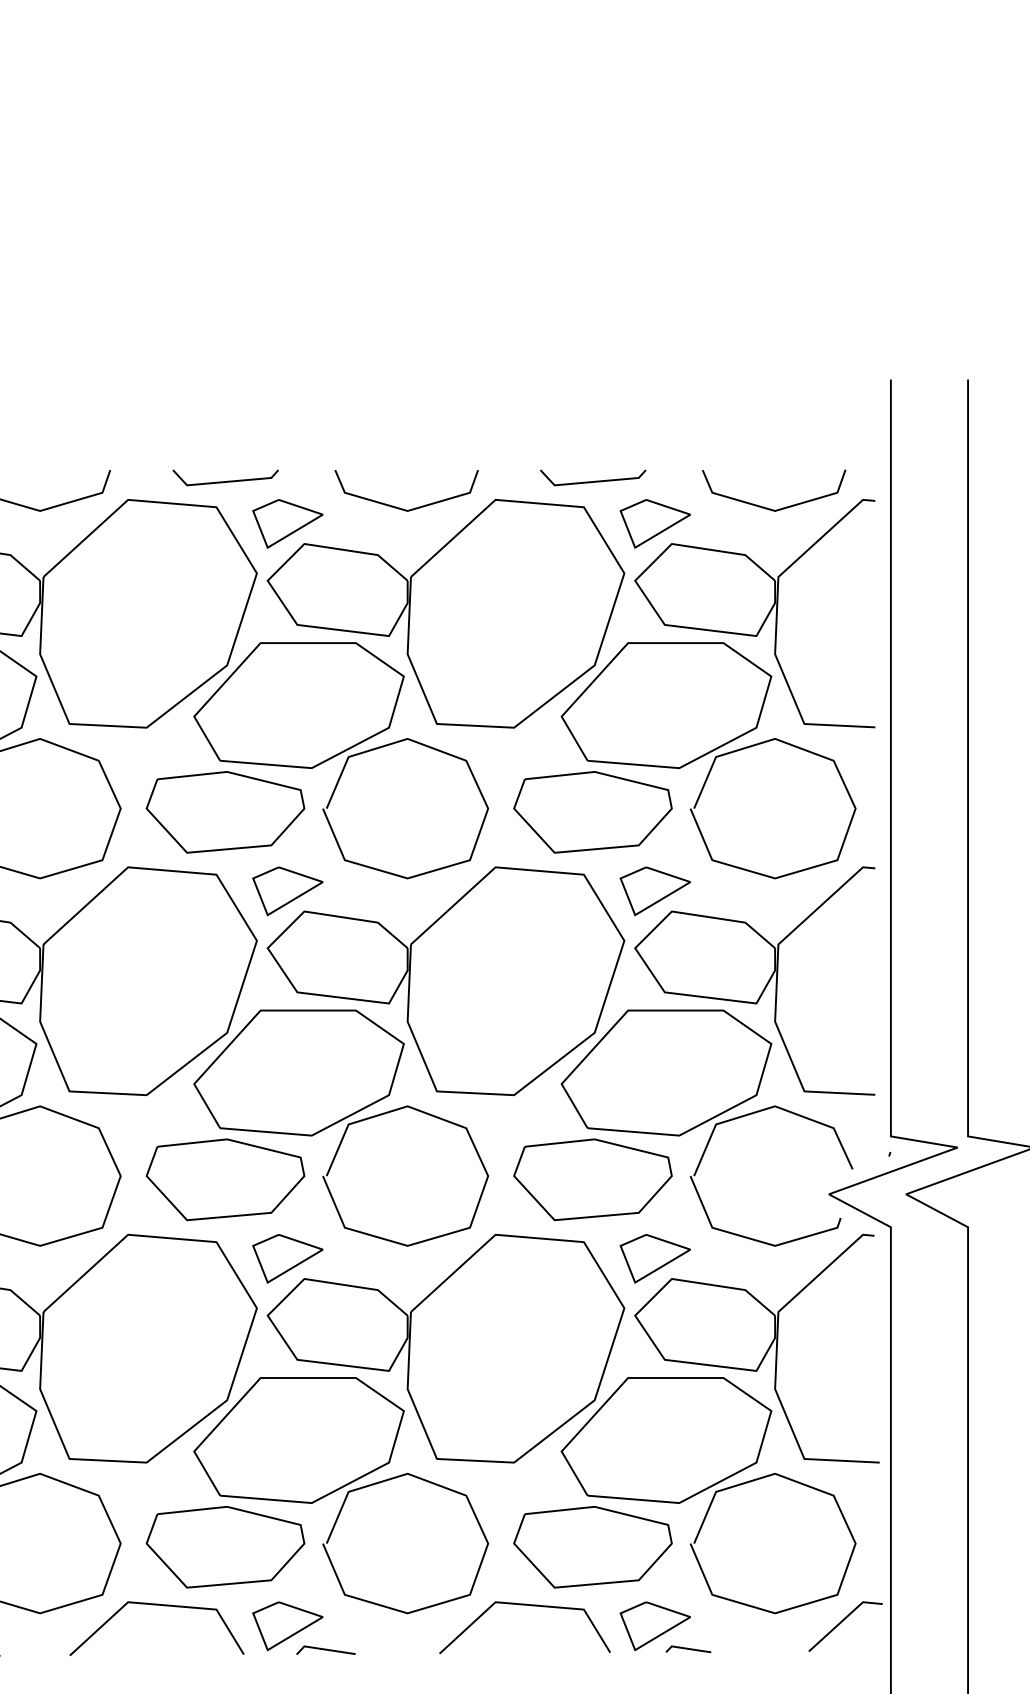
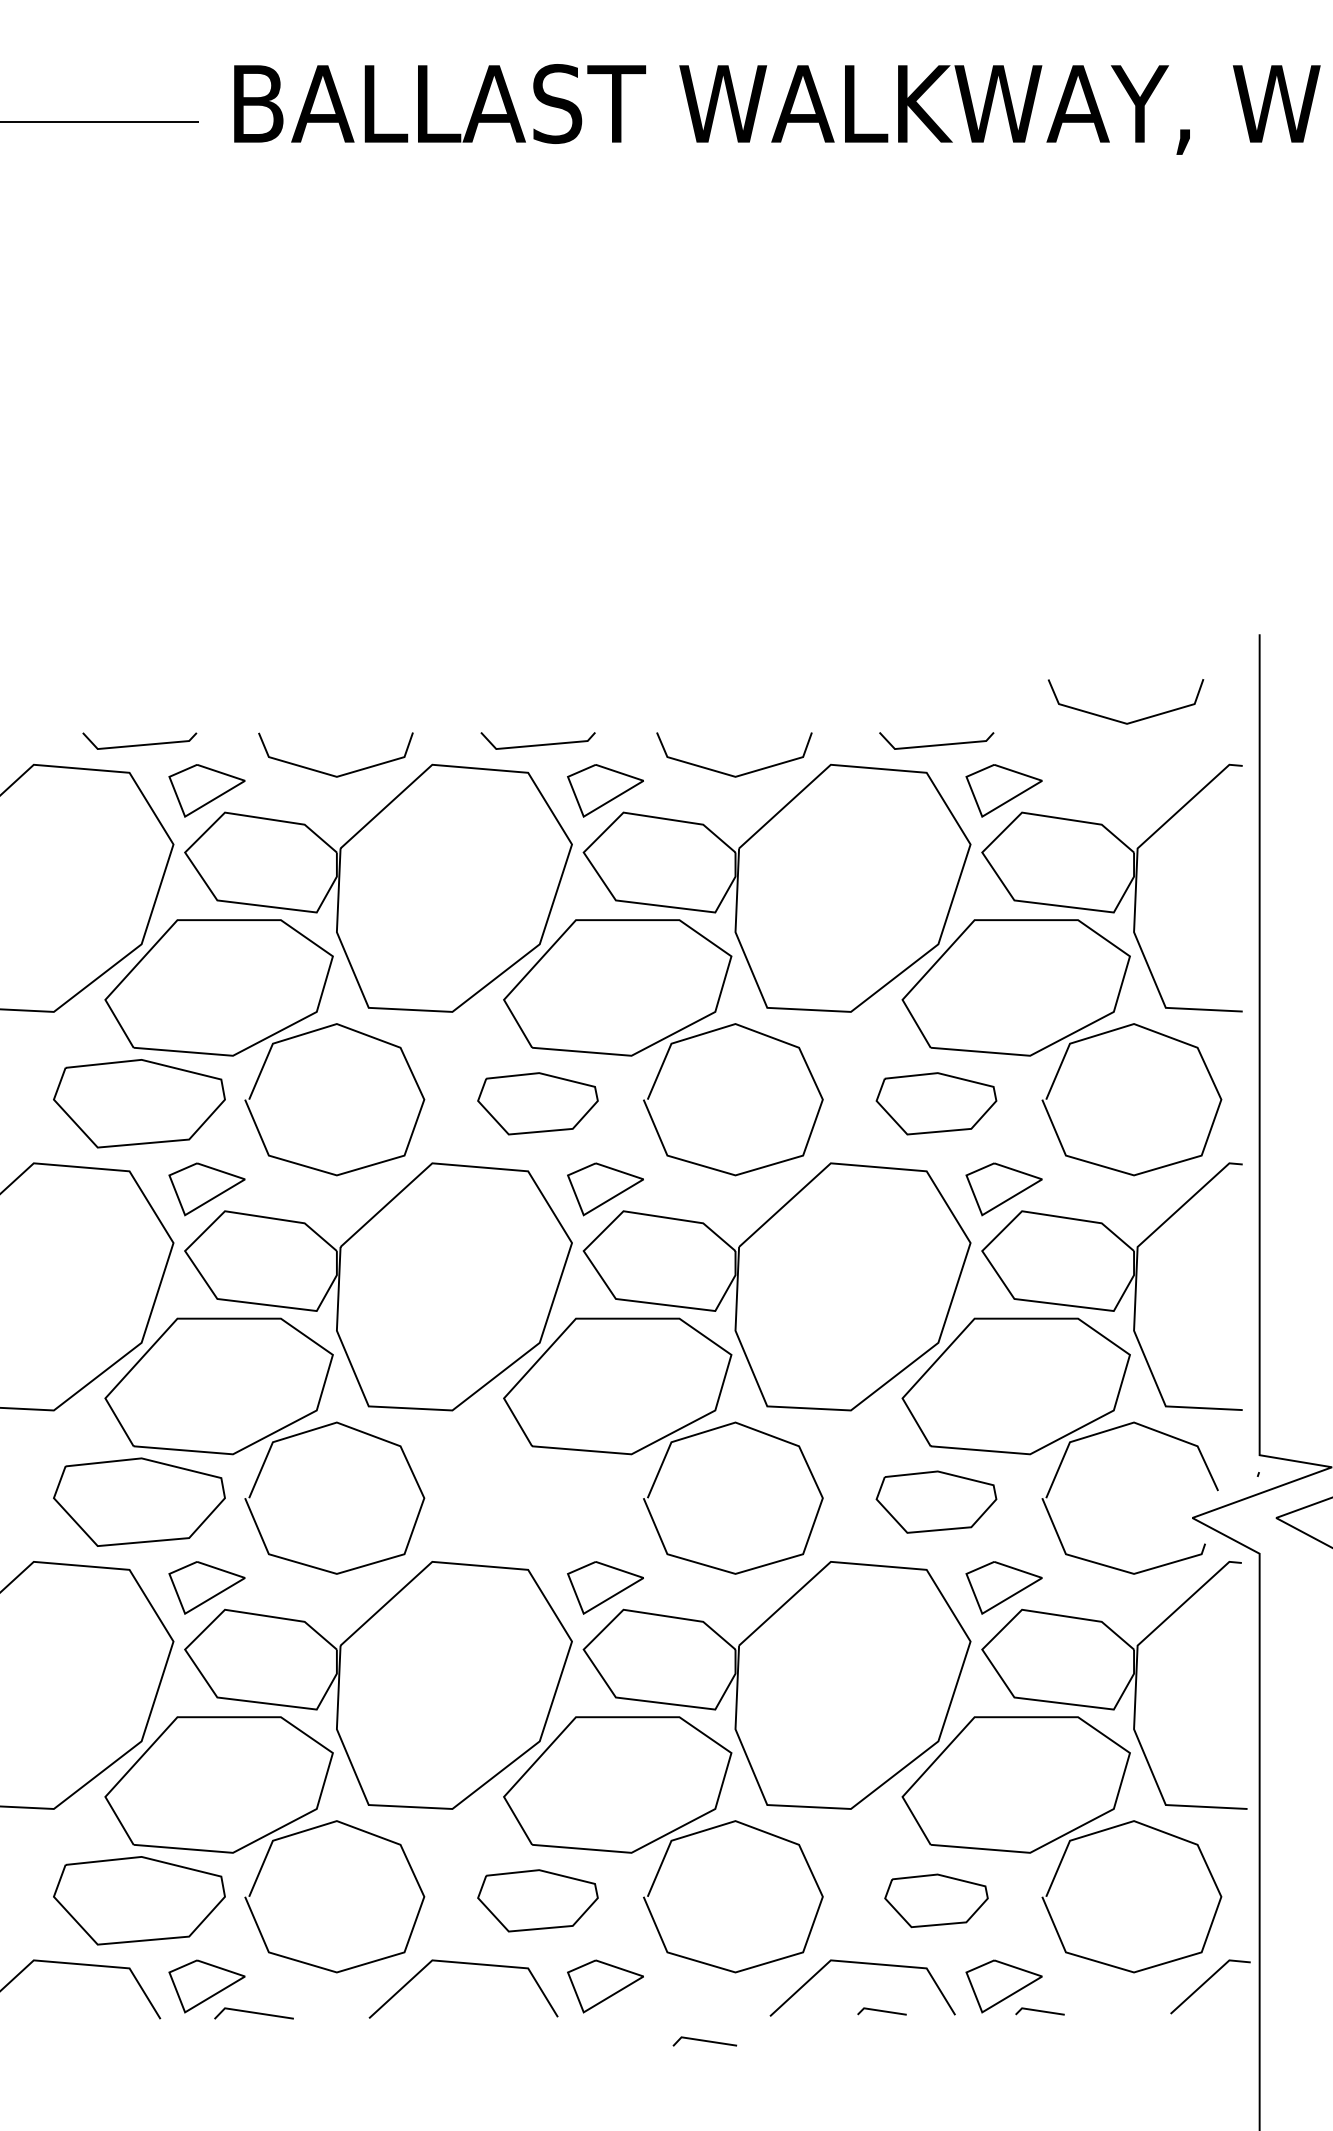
line: (768, 507) -> (1119, 720), moved
part: (225, 812) -> (537, 1103), size x0.7
part: (592, 812) -> (936, 1103), size x0.7
part: (225, 1179) -> (537, 1501), removed
part: (592, 1179) -> (936, 1501), size x0.7
part: (225, 1546) -> (537, 1900), size x0.7
part: (592, 1546) -> (936, 1900), size x0.6
line: (542, 1649) -> (881, 2011), added
line: (325, 1650) -> (704, 2041), moved

